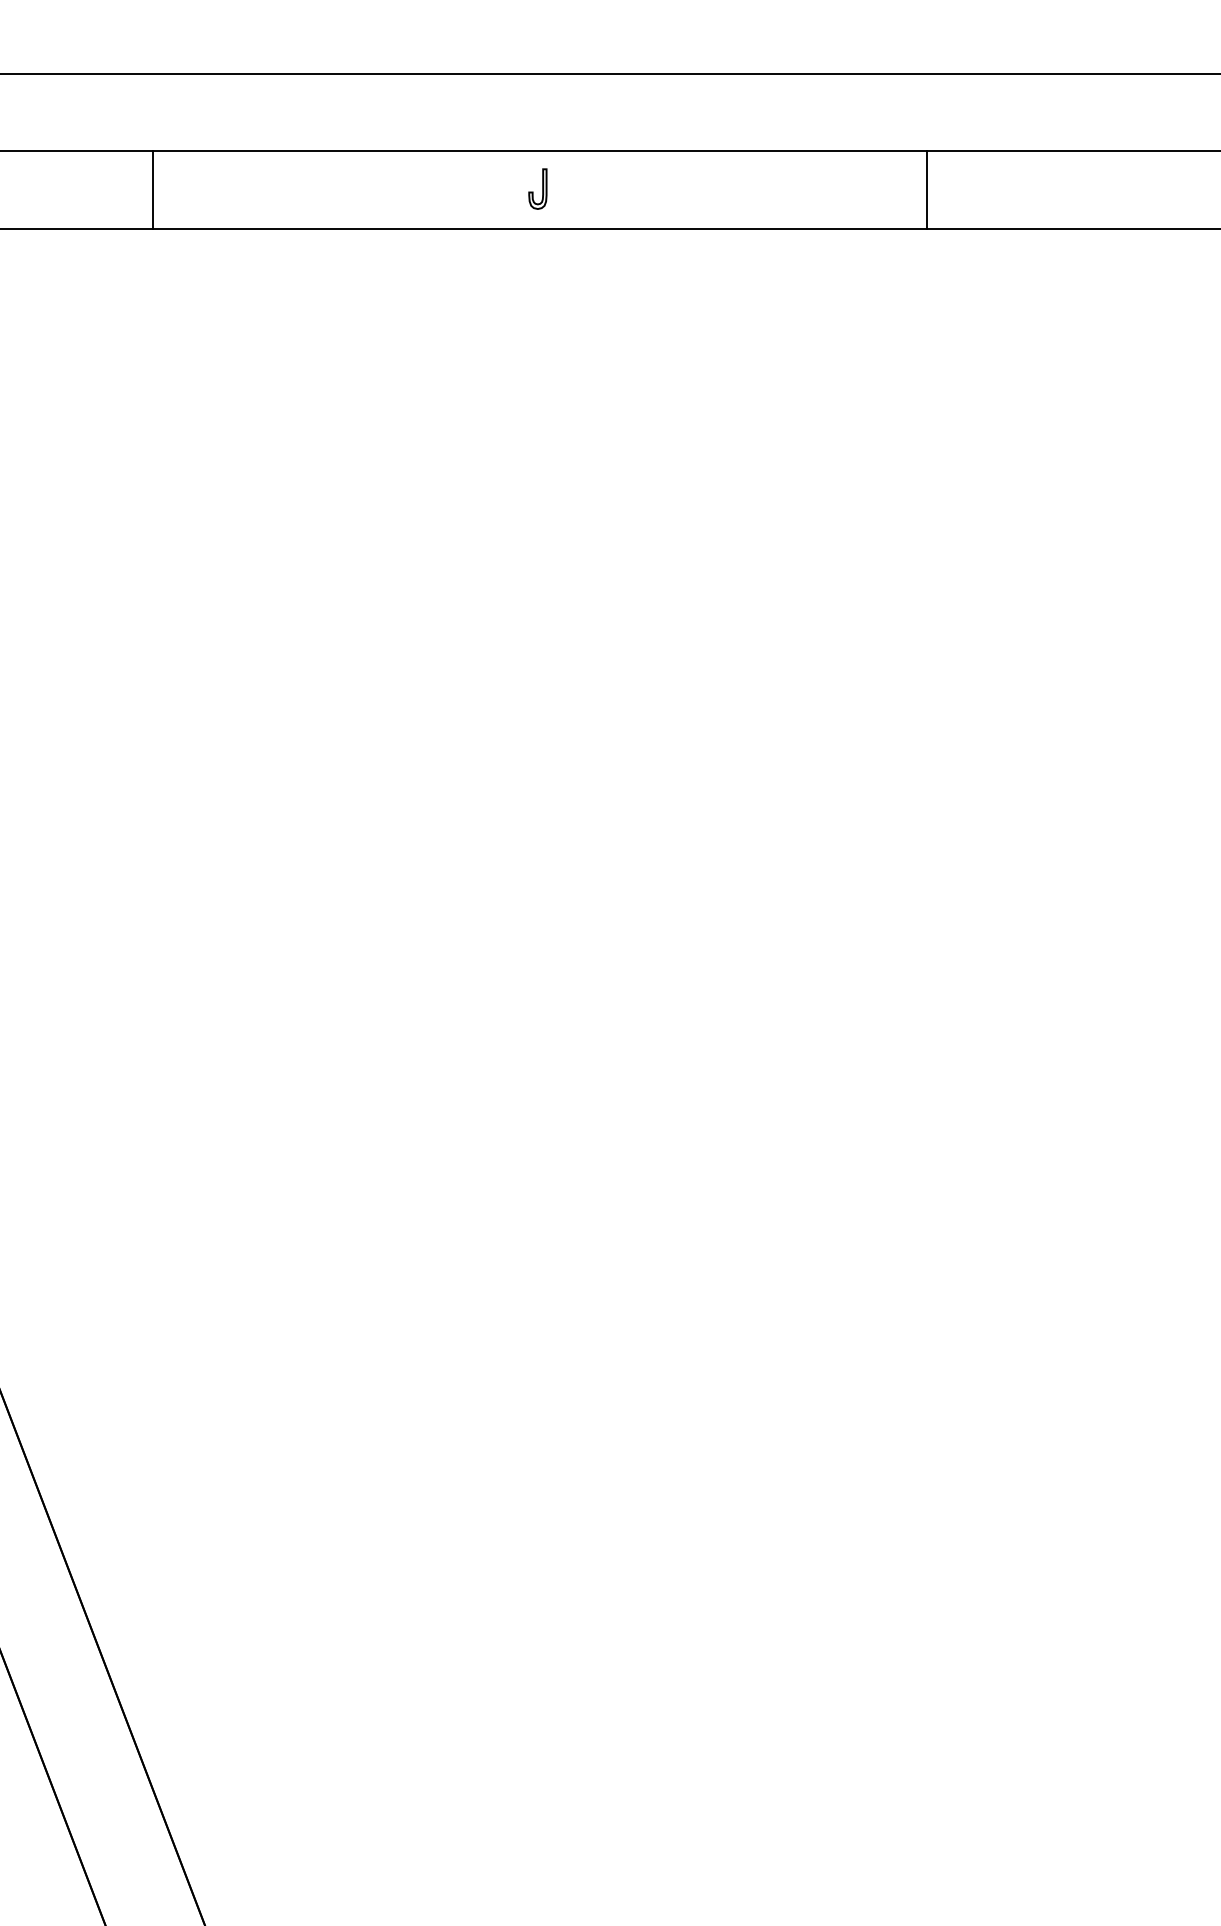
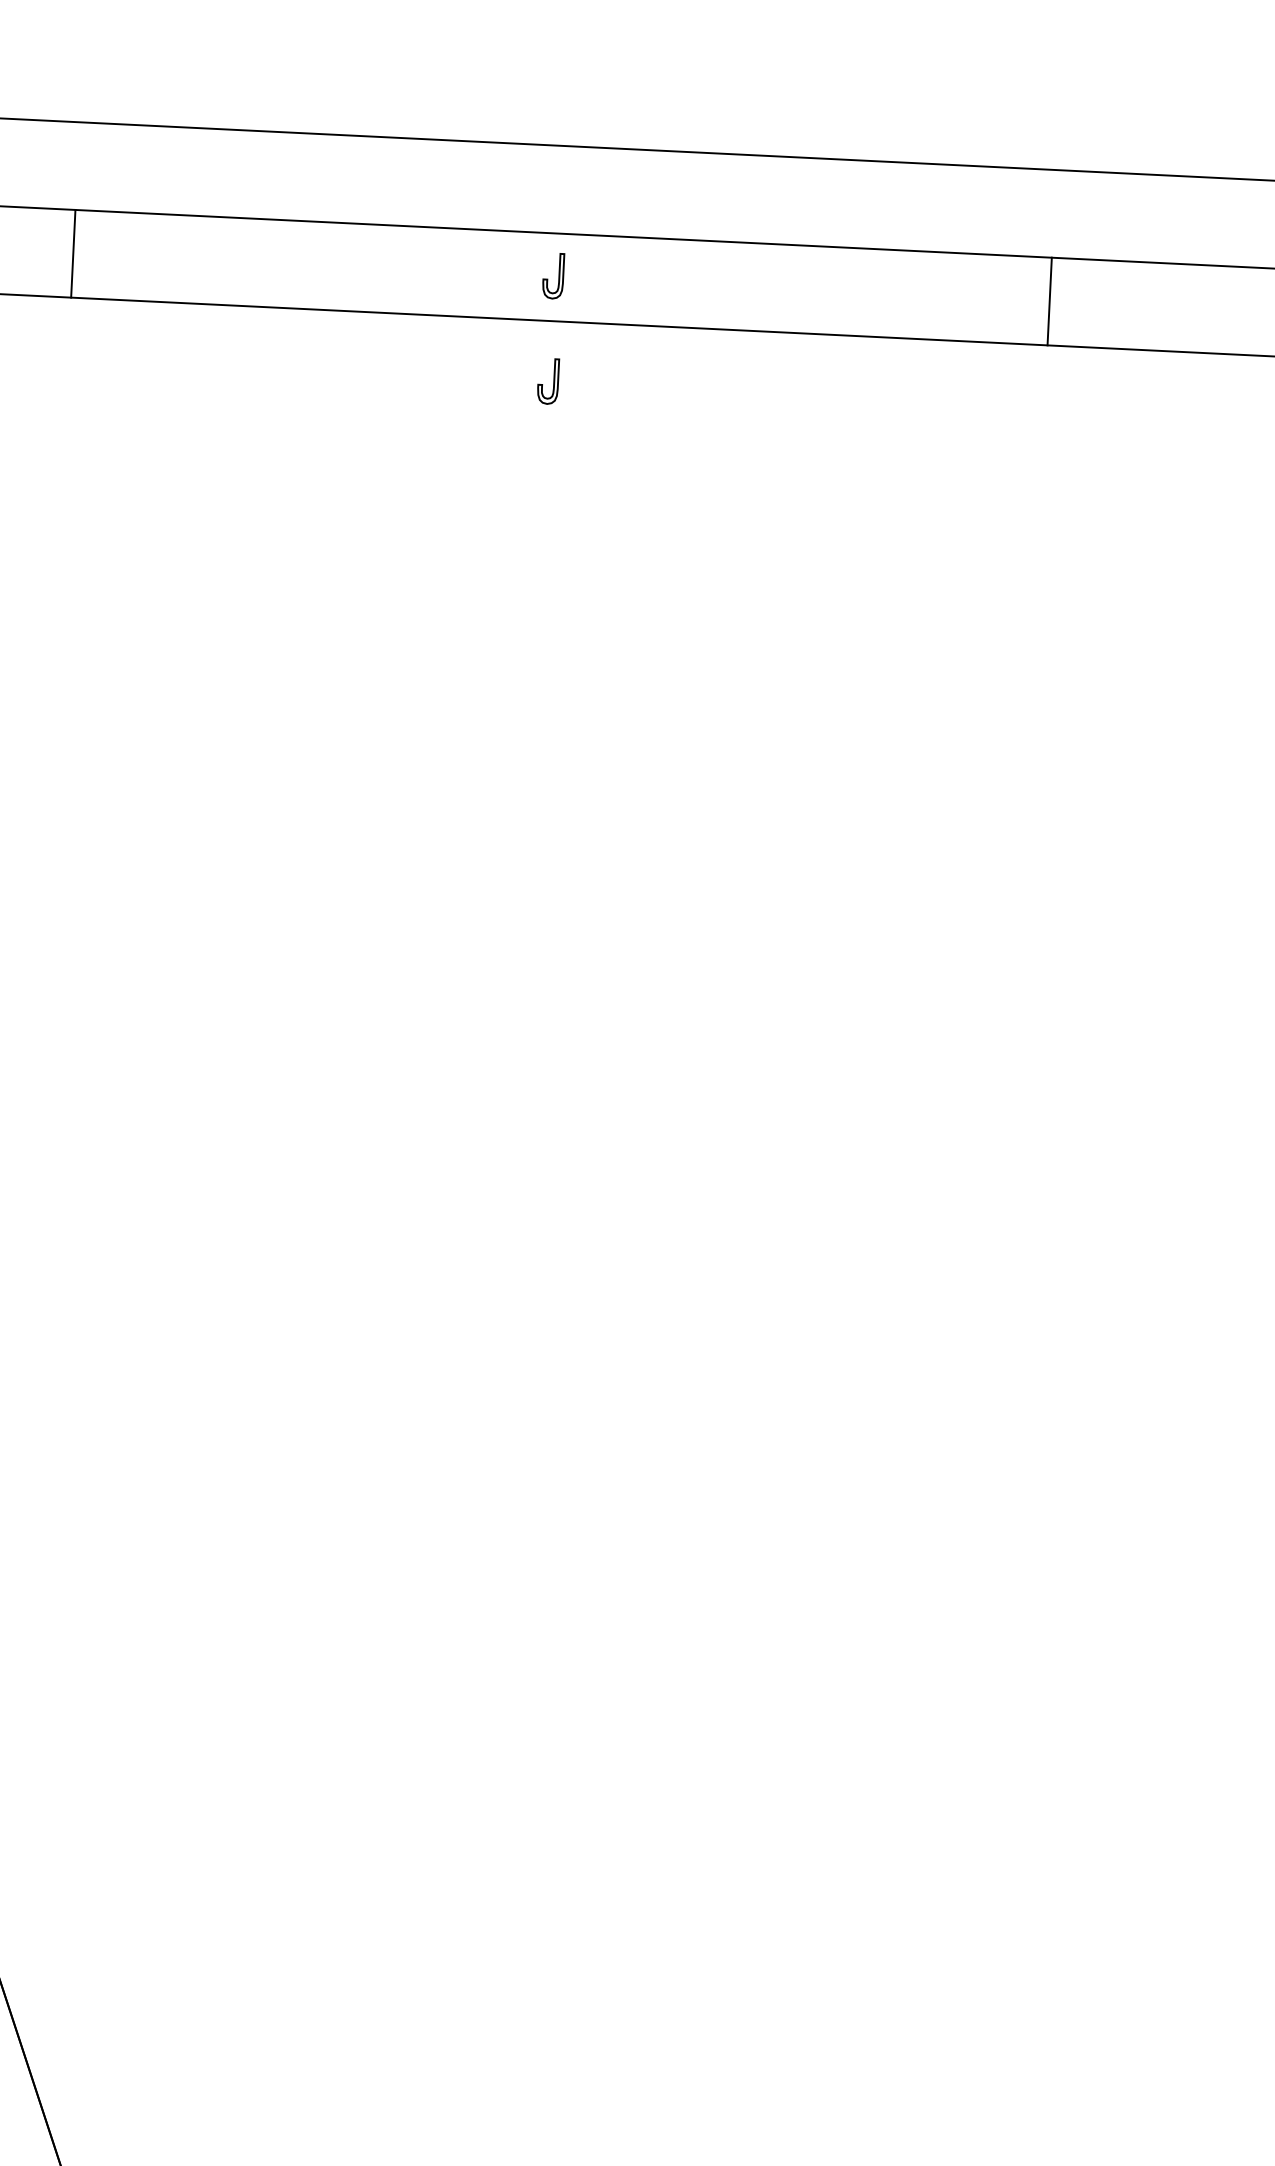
line: (153, 189) -> (73, 253), moved
line: (927, 189) -> (1050, 300), moved
part: (537, 281) -> (547, 380), added

